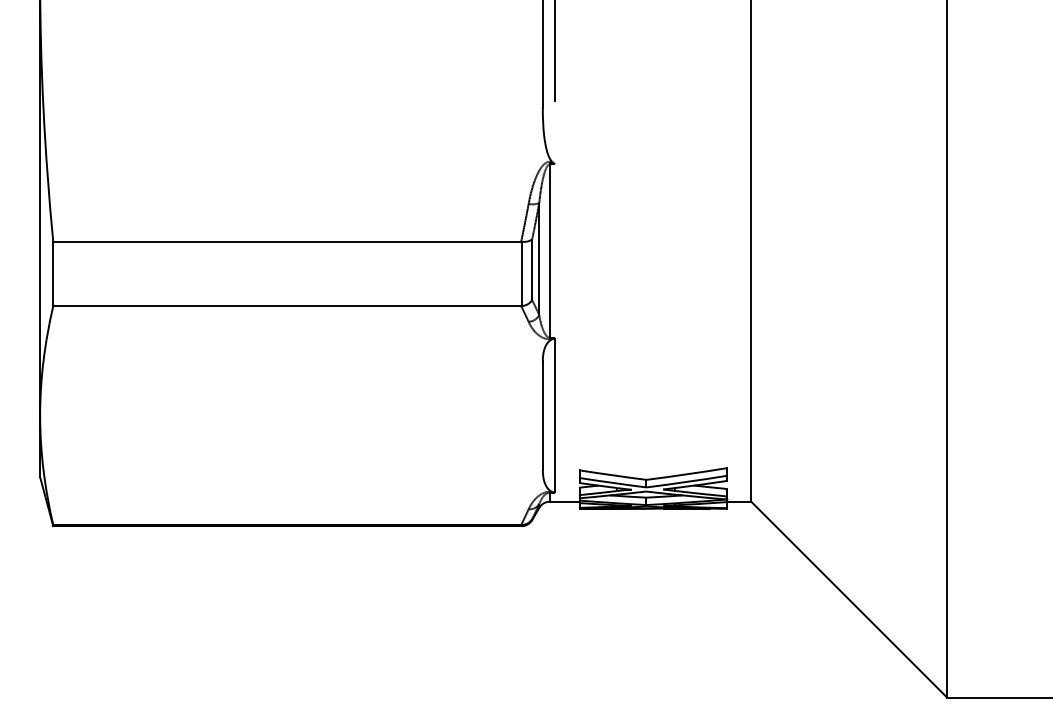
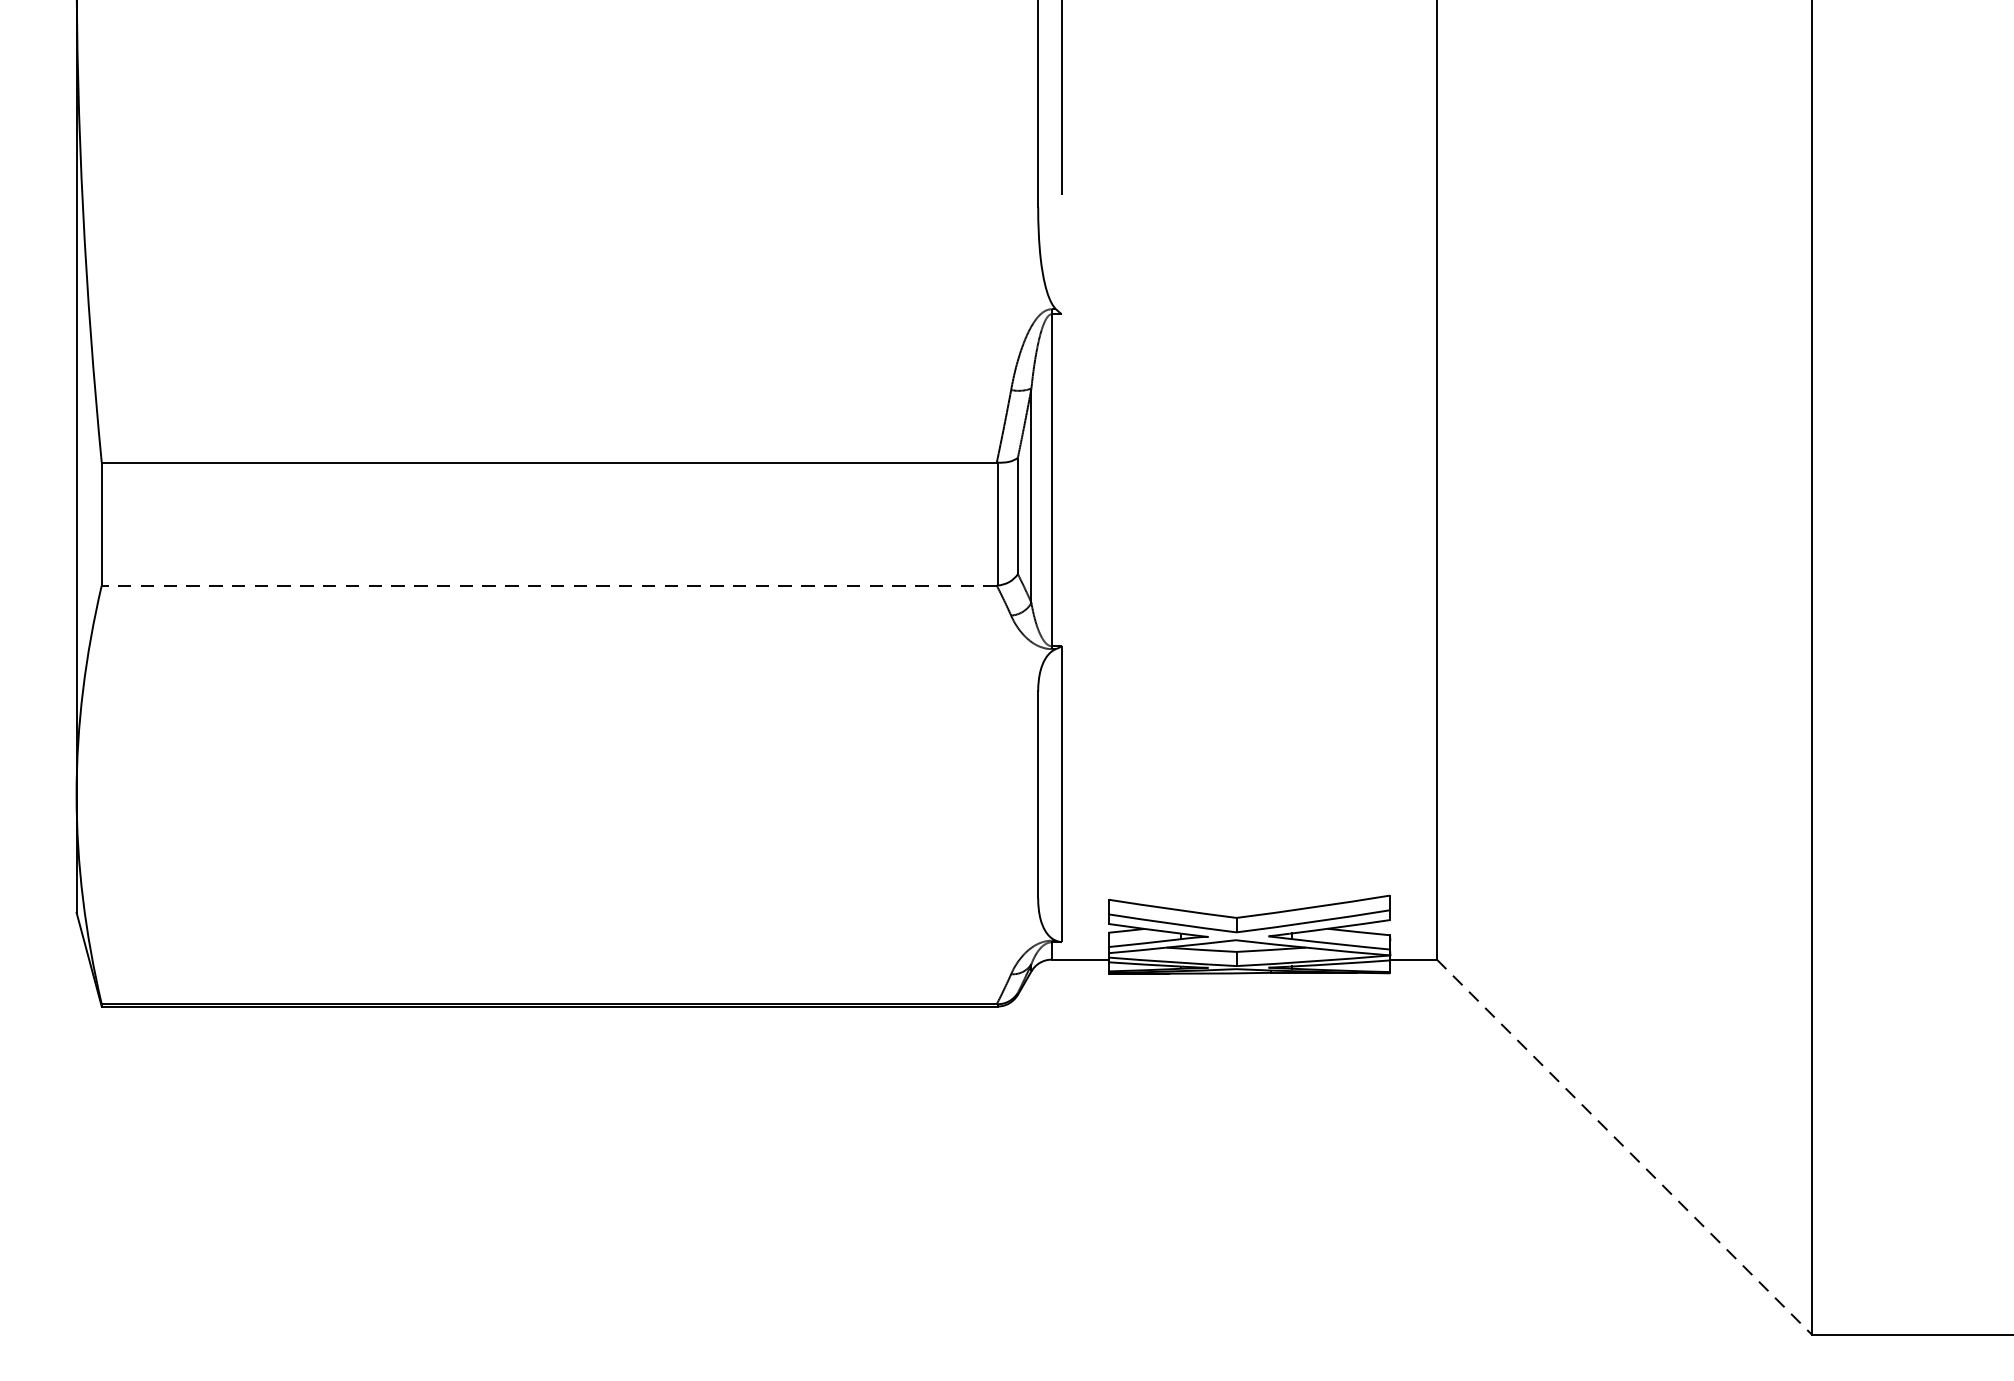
line: (287, 306) -> (549, 586), solid -> dashed
line: (849, 599) -> (1624, 1146), solid -> dashed

